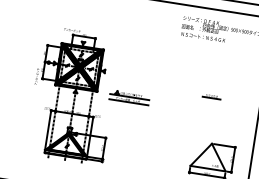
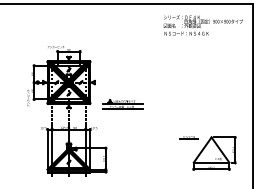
line: (211, 95) -> (188, 136), moved

